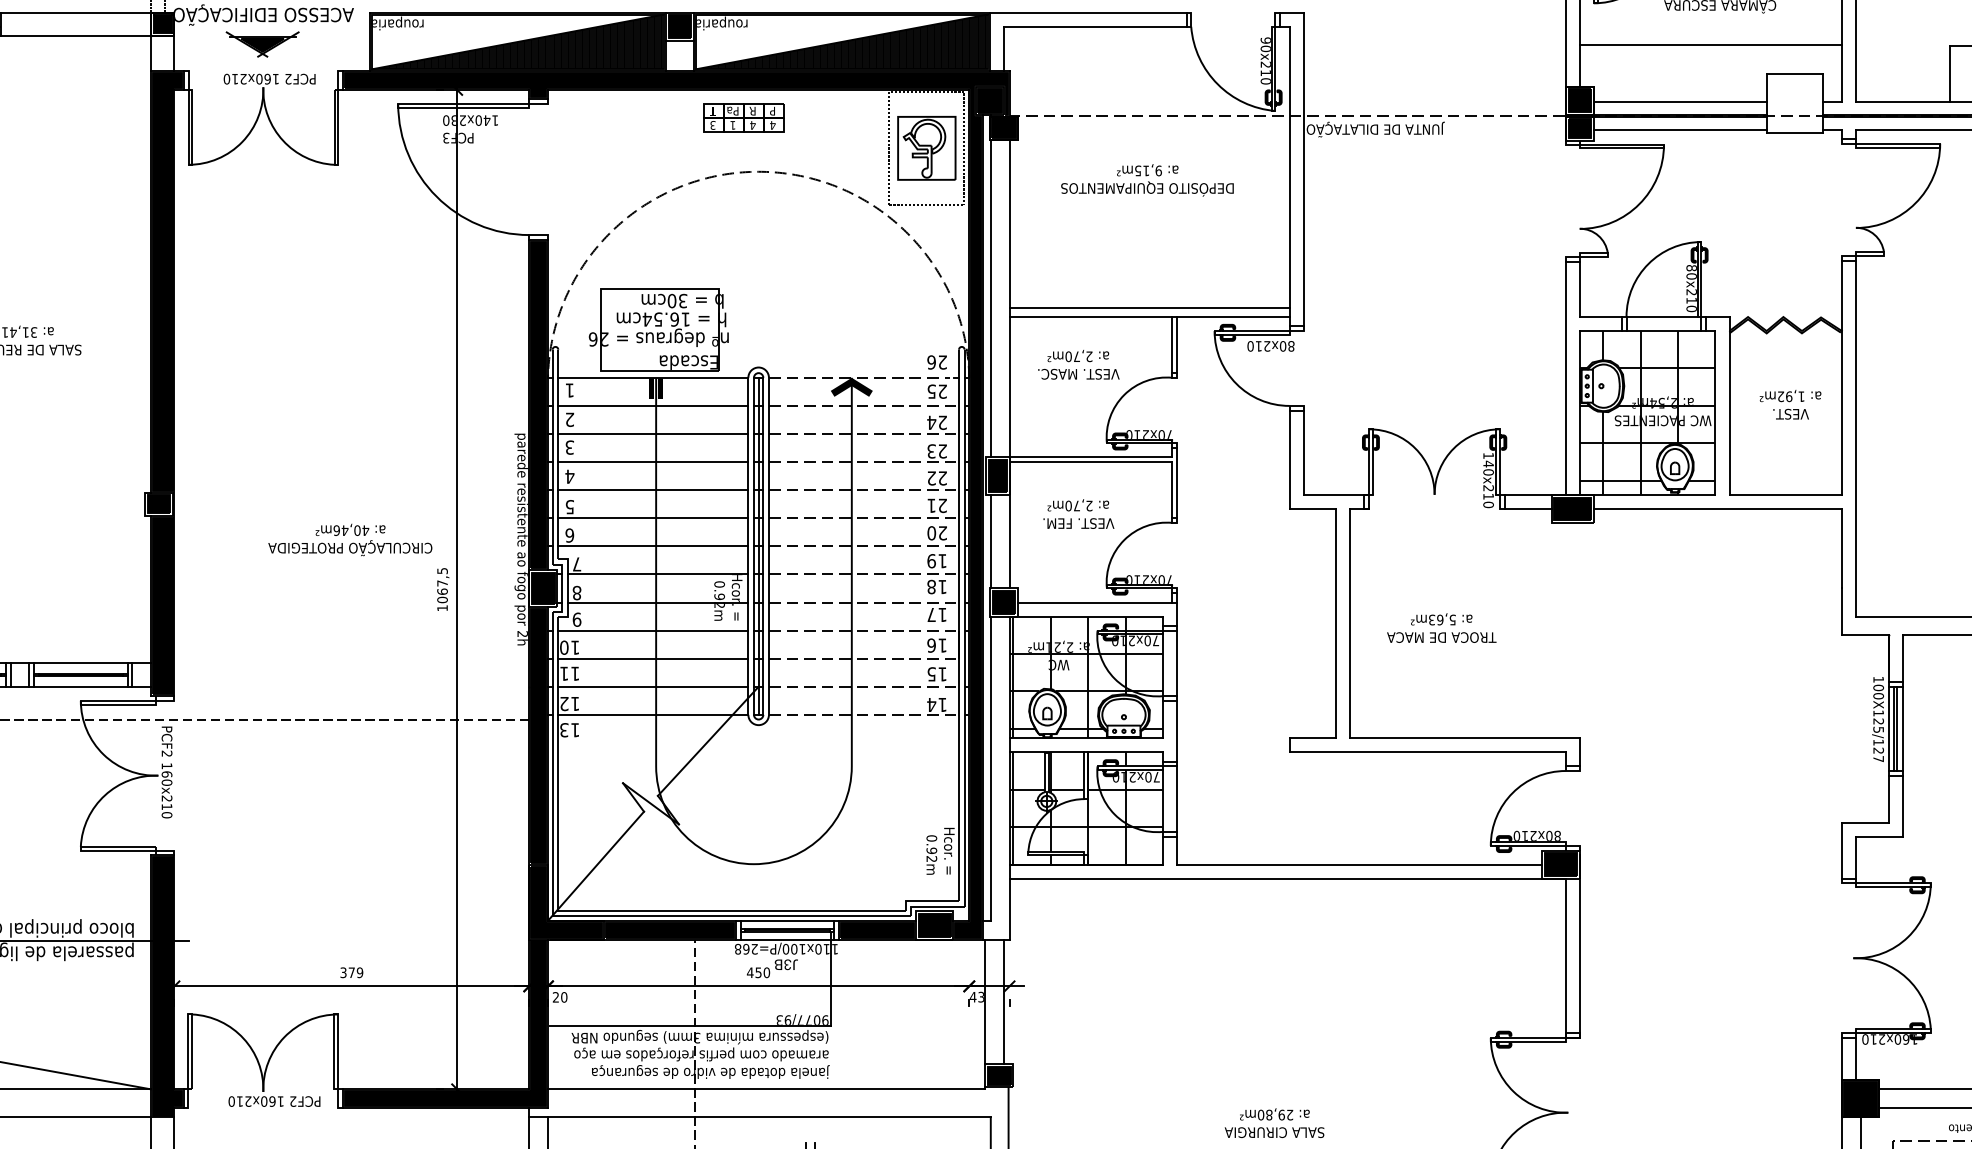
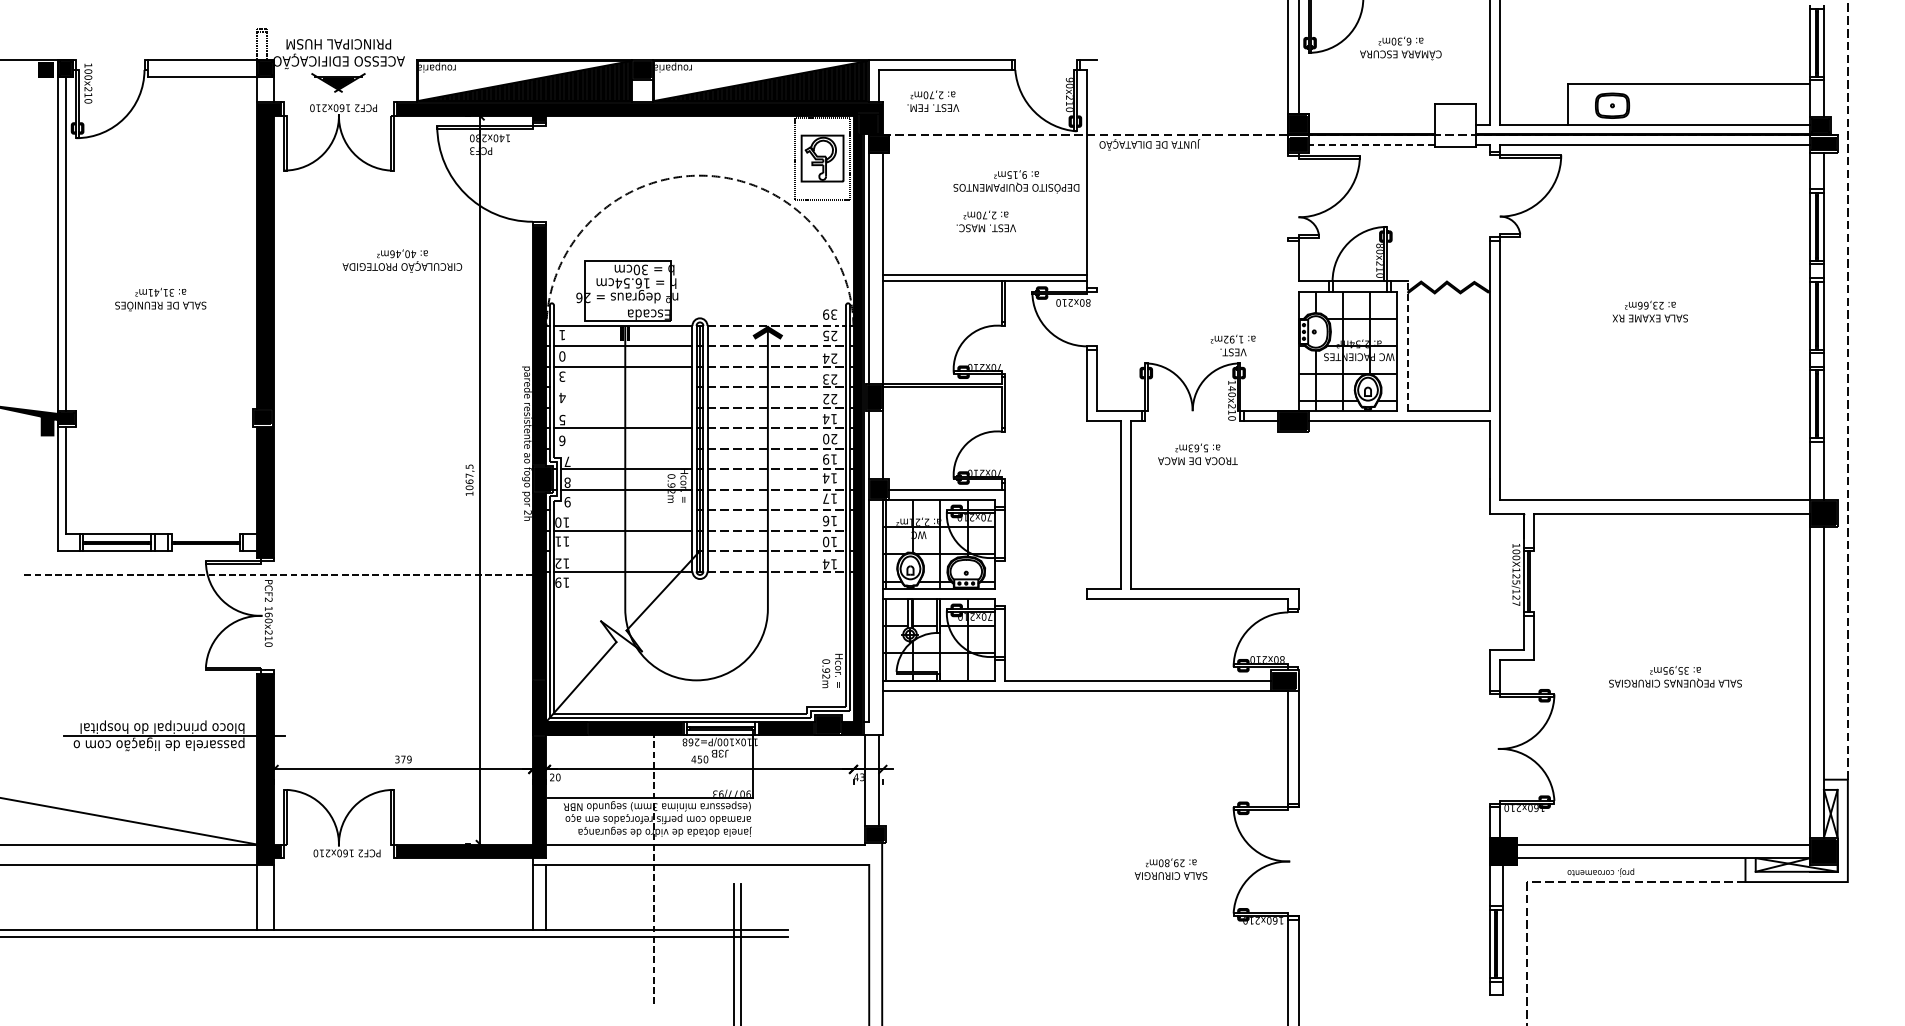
line: (1710, 45) -> (1393, 83), removed
line: (1679, 101) -> (1371, 124), removed
part: (742, 118) -> (688, 136), removed
line: (1679, 130) -> (1371, 145), solid -> dashed
line: (1303, 168) -> (1097, 173), removed
text: (1147, 179) -> (1016, 181), moved
text: (937, 362) -> (830, 314), 26 -> 39
text: (1077, 364) -> (985, 221), moved
line: (1566, 378) -> (1288, 326), removed
text: (1789, 404) -> (1232, 345), moved
line: (1729, 406) -> (1407, 346), solid -> dashed
text: (570, 419) -> (562, 356), 2 -> 0
line: (652, 462) -> (622, 387), removed
line: (652, 489) -> (622, 407), removed
text: (936, 506) -> (829, 419), 21 -> 14
text: (1079, 513) -> (933, 100), moved
text: (350, 539) -> (402, 260), moved
line: (652, 546) -> (622, 448), removed
text: (930, 587) -> (825, 478), 18 -> 14
text: (1441, 628) -> (1197, 454), moved
line: (652, 631) -> (622, 510), removed
line: (80, 664) -> (205, 534), removed
text: (932, 673) -> (826, 541), 15 -> 10
line: (80, 687) -> (205, 551), removed
line: (652, 687) -> (622, 551), removed
line: (1902, 728) -> (1533, 581), removed
text: (564, 729) -> (558, 582), 13 -> 19
line: (1177, 731) -> (1005, 583), removed
text: (1273, 1122) -> (1170, 868), moved

